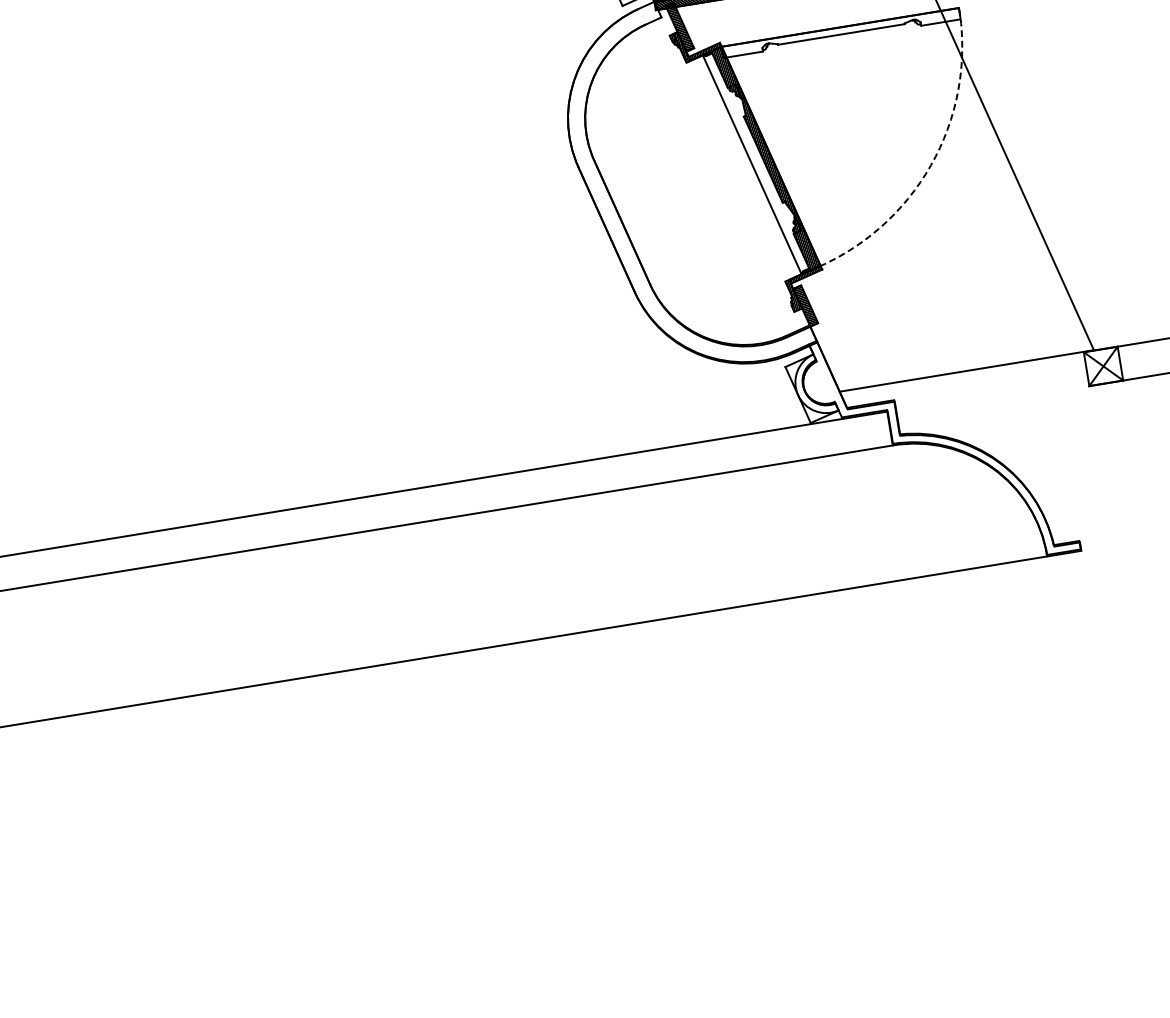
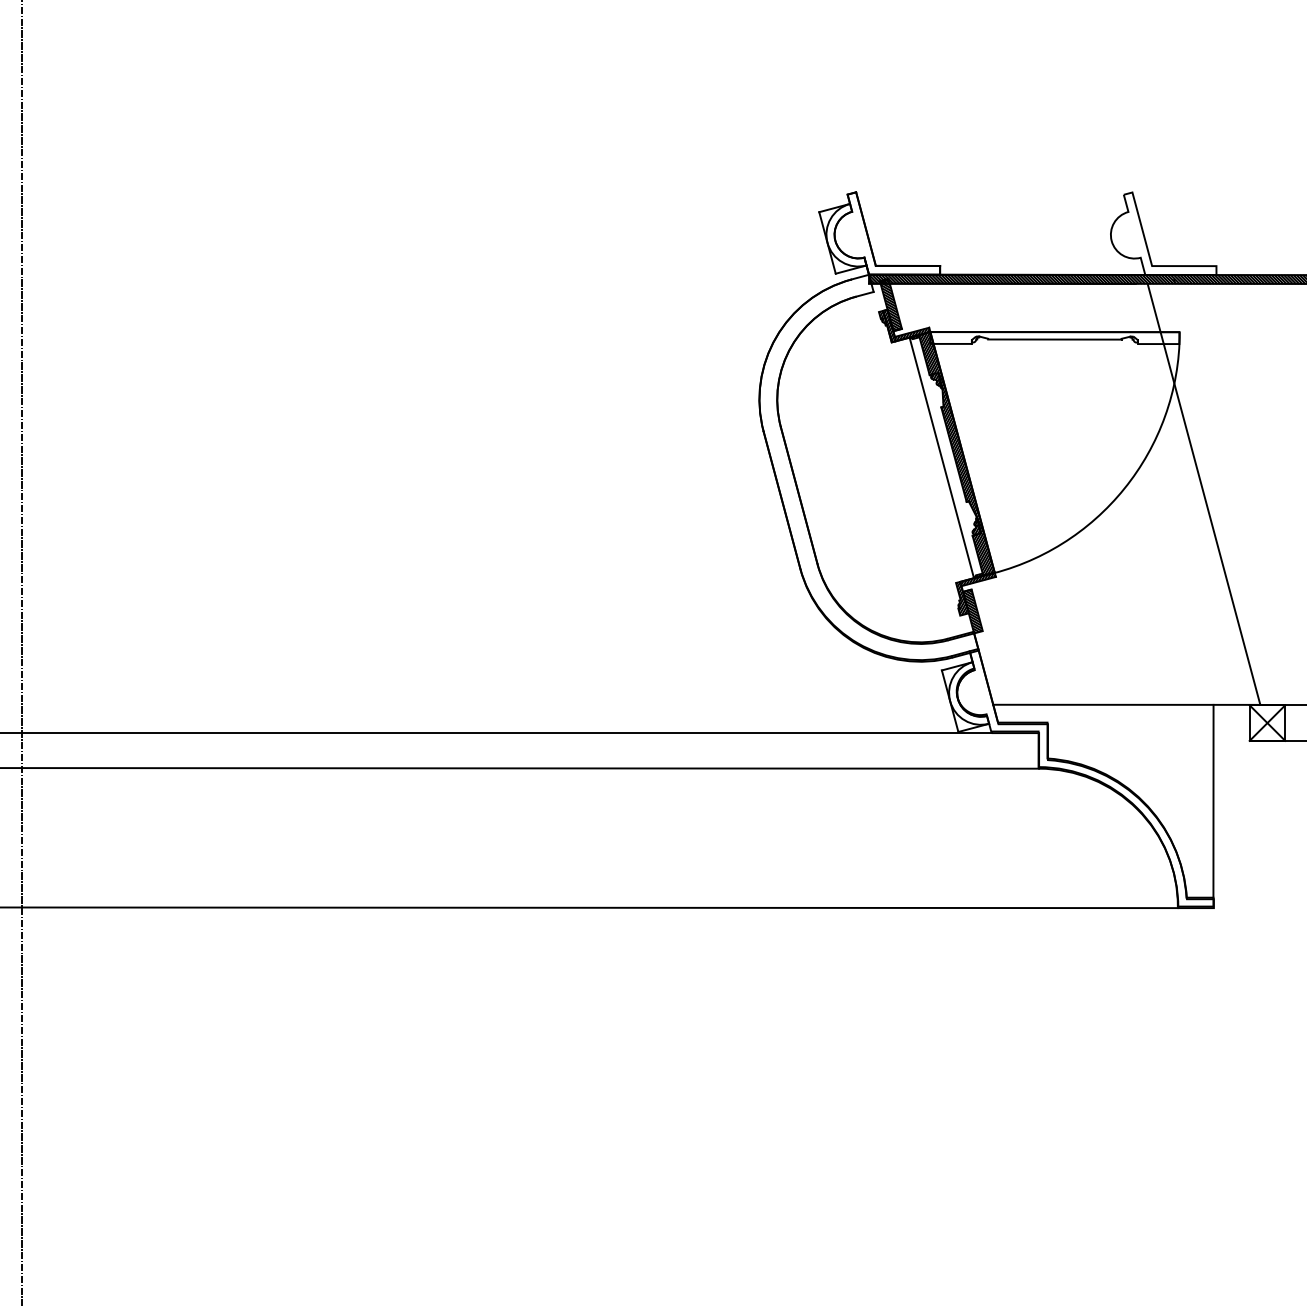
arc: (930, 165) -> (1124, 488), dashed -> solid
line: (1064, 448) -> (1213, 800), added

